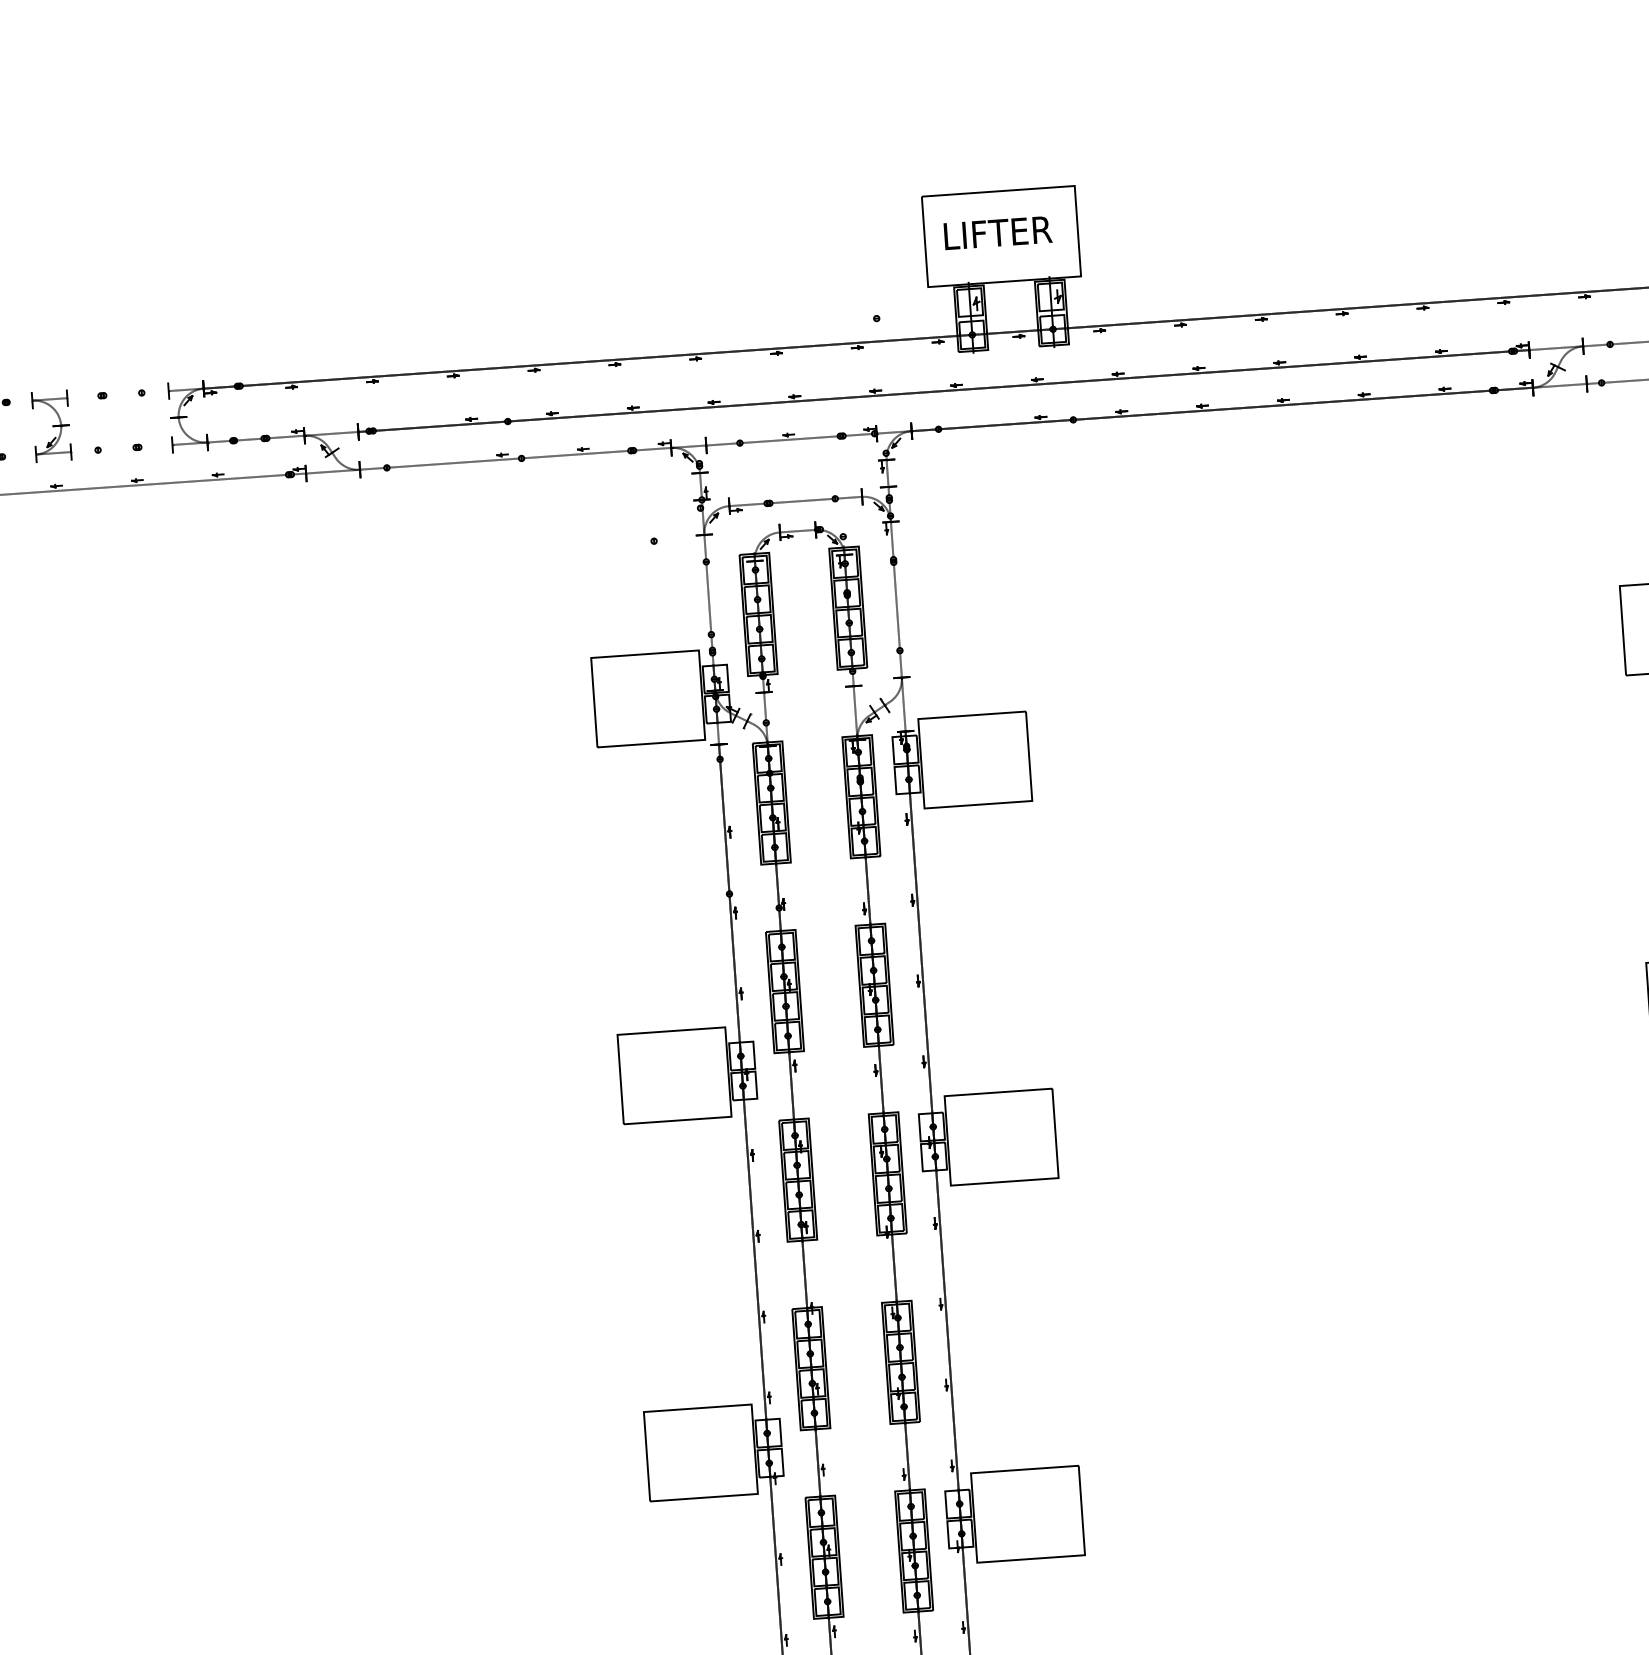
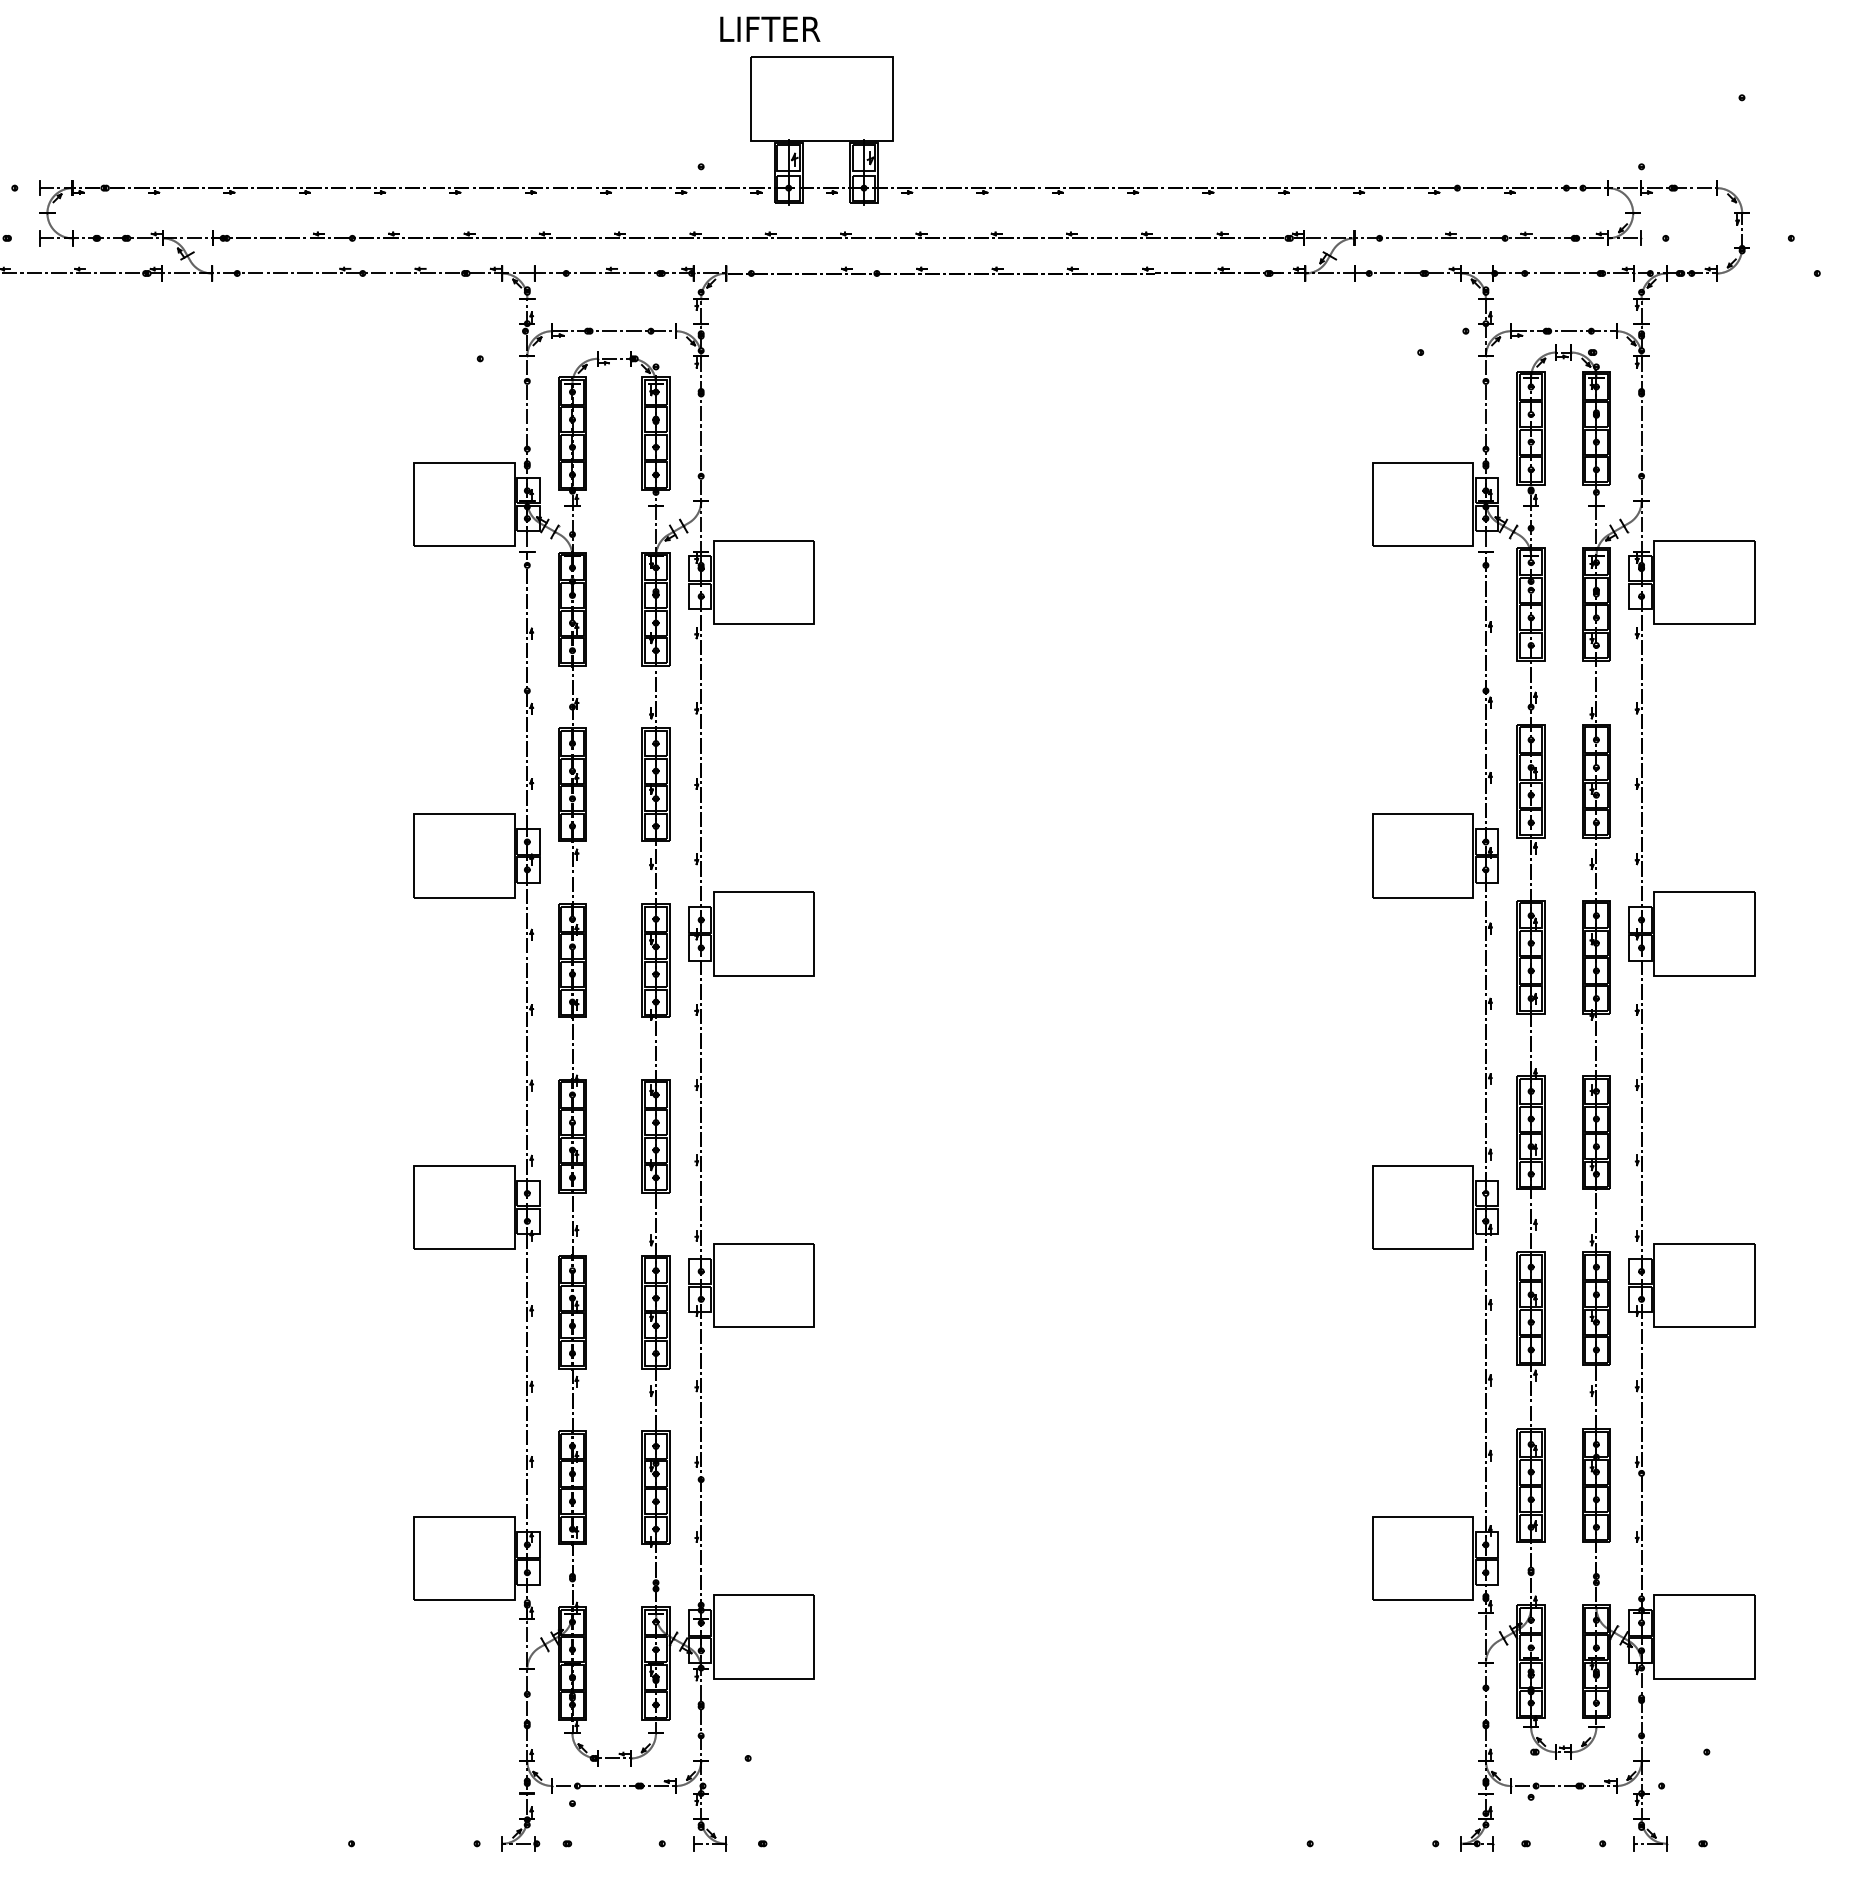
text: (998, 232) -> (770, 28), moved

